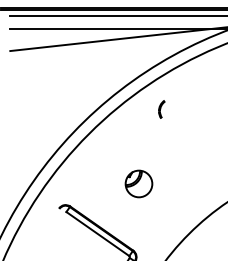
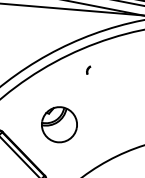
part: (161, 109) -> (88, 70), size x0.62
part: (138, 183) -> (59, 124), size x1.67

